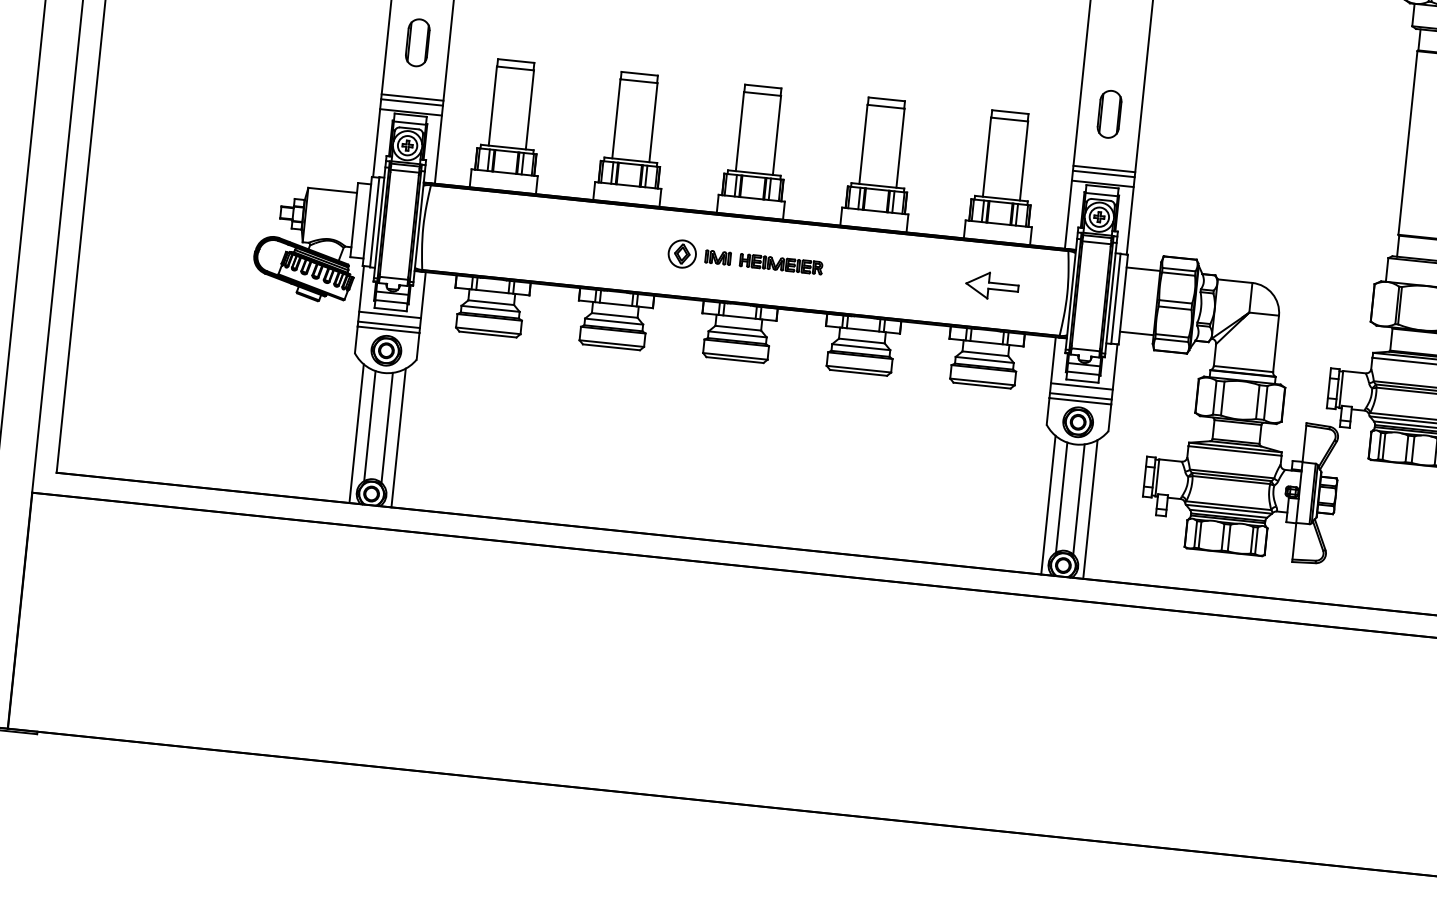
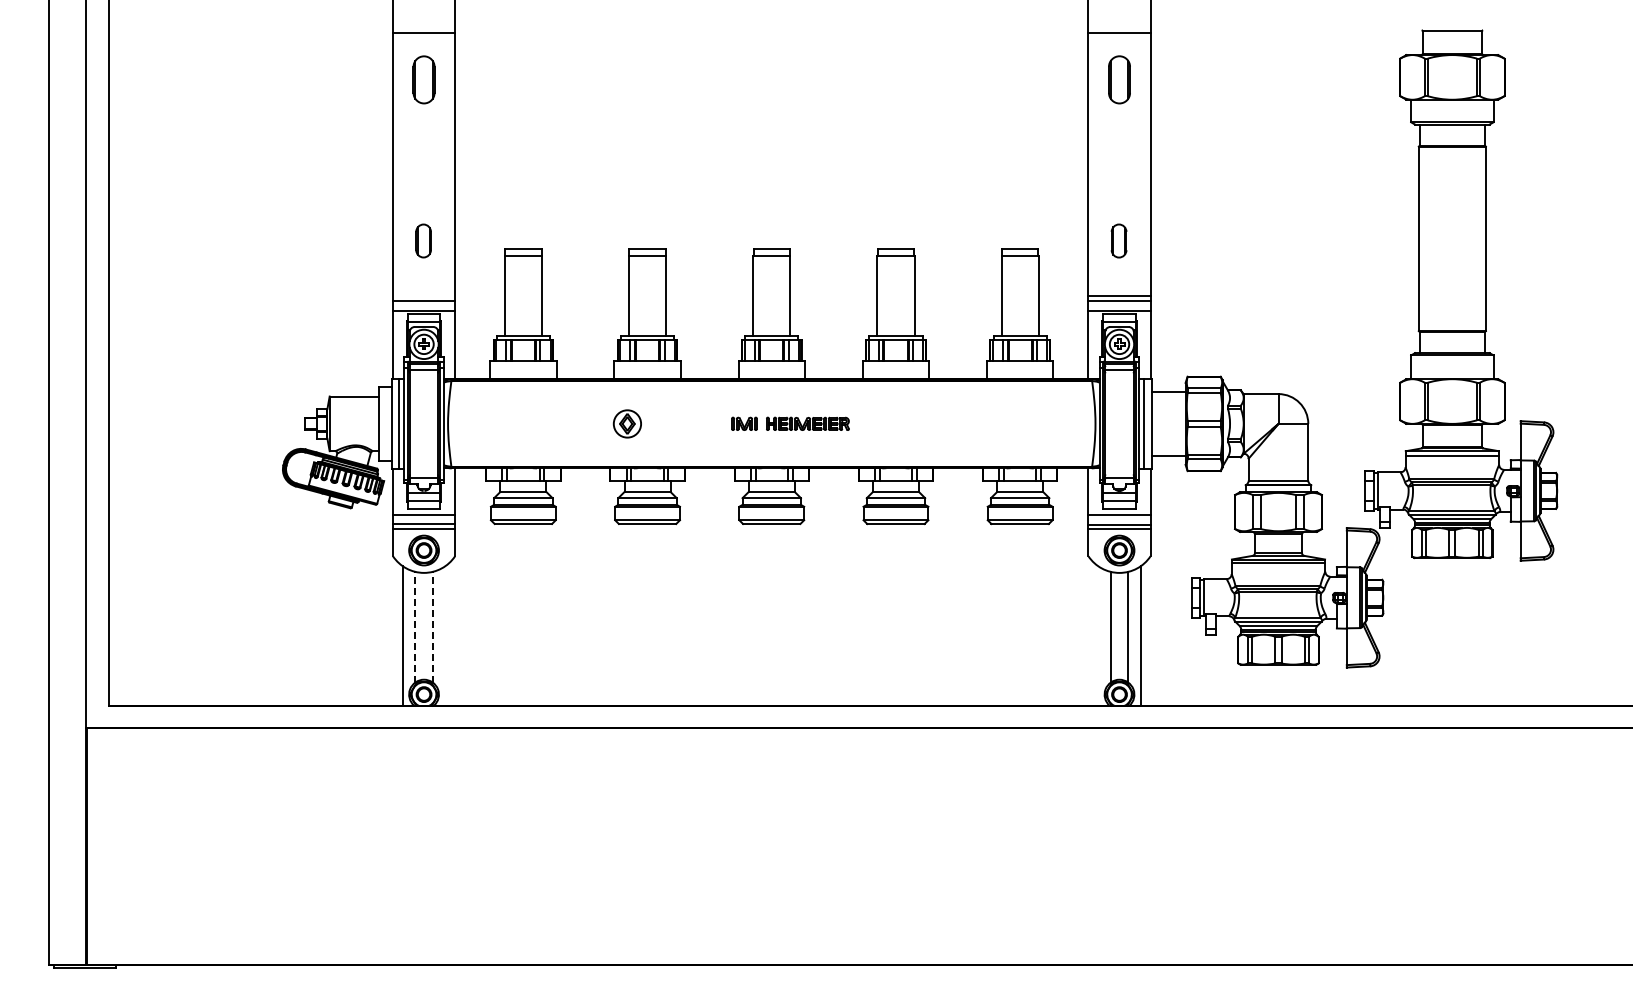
part: (417, 42) -> (423, 240), size x0.7
line: (413, 97) -> (424, 295), removed
part: (1109, 113) -> (1118, 240), size x0.7
part: (681, 253) -> (626, 423), moved
part: (991, 285) -> (1019, 423), removed
line: (370, 425) -> (415, 626), solid -> dashed
line: (386, 427) -> (432, 626), solid -> dashed
line: (399, 437) -> (445, 635), removed
line: (1048, 504) -> (1098, 635), removed

